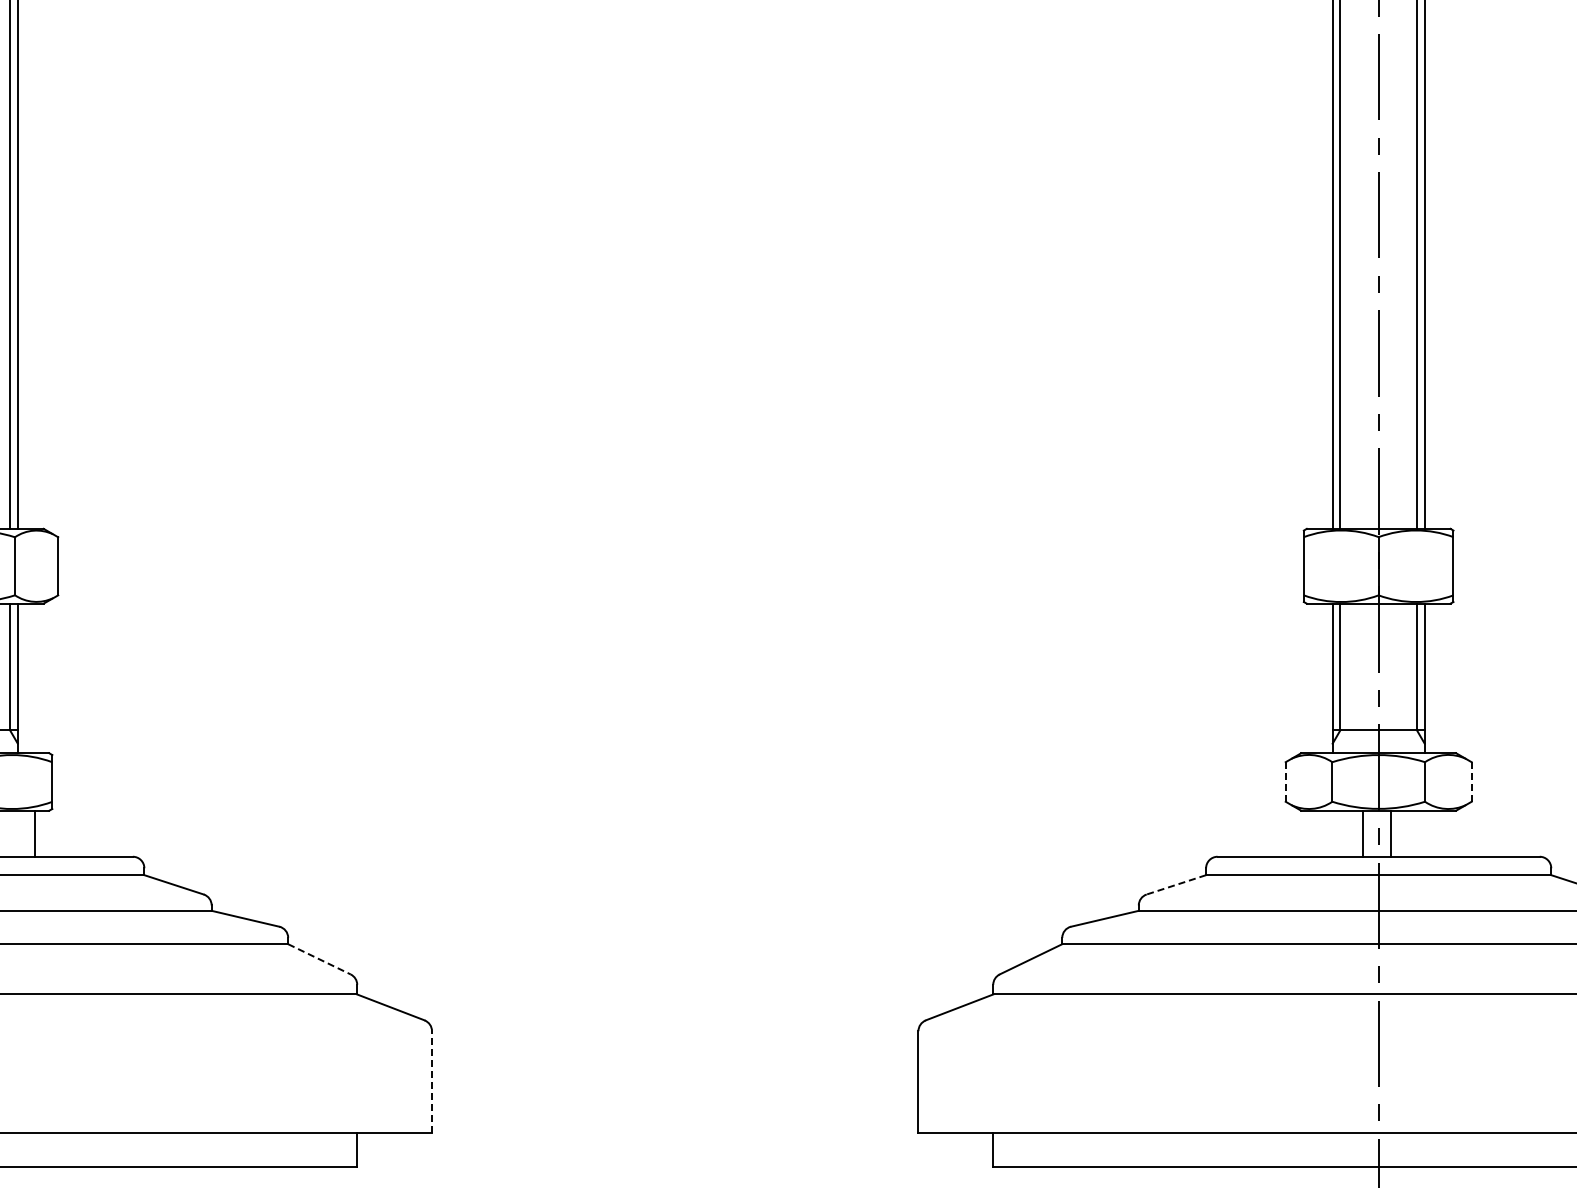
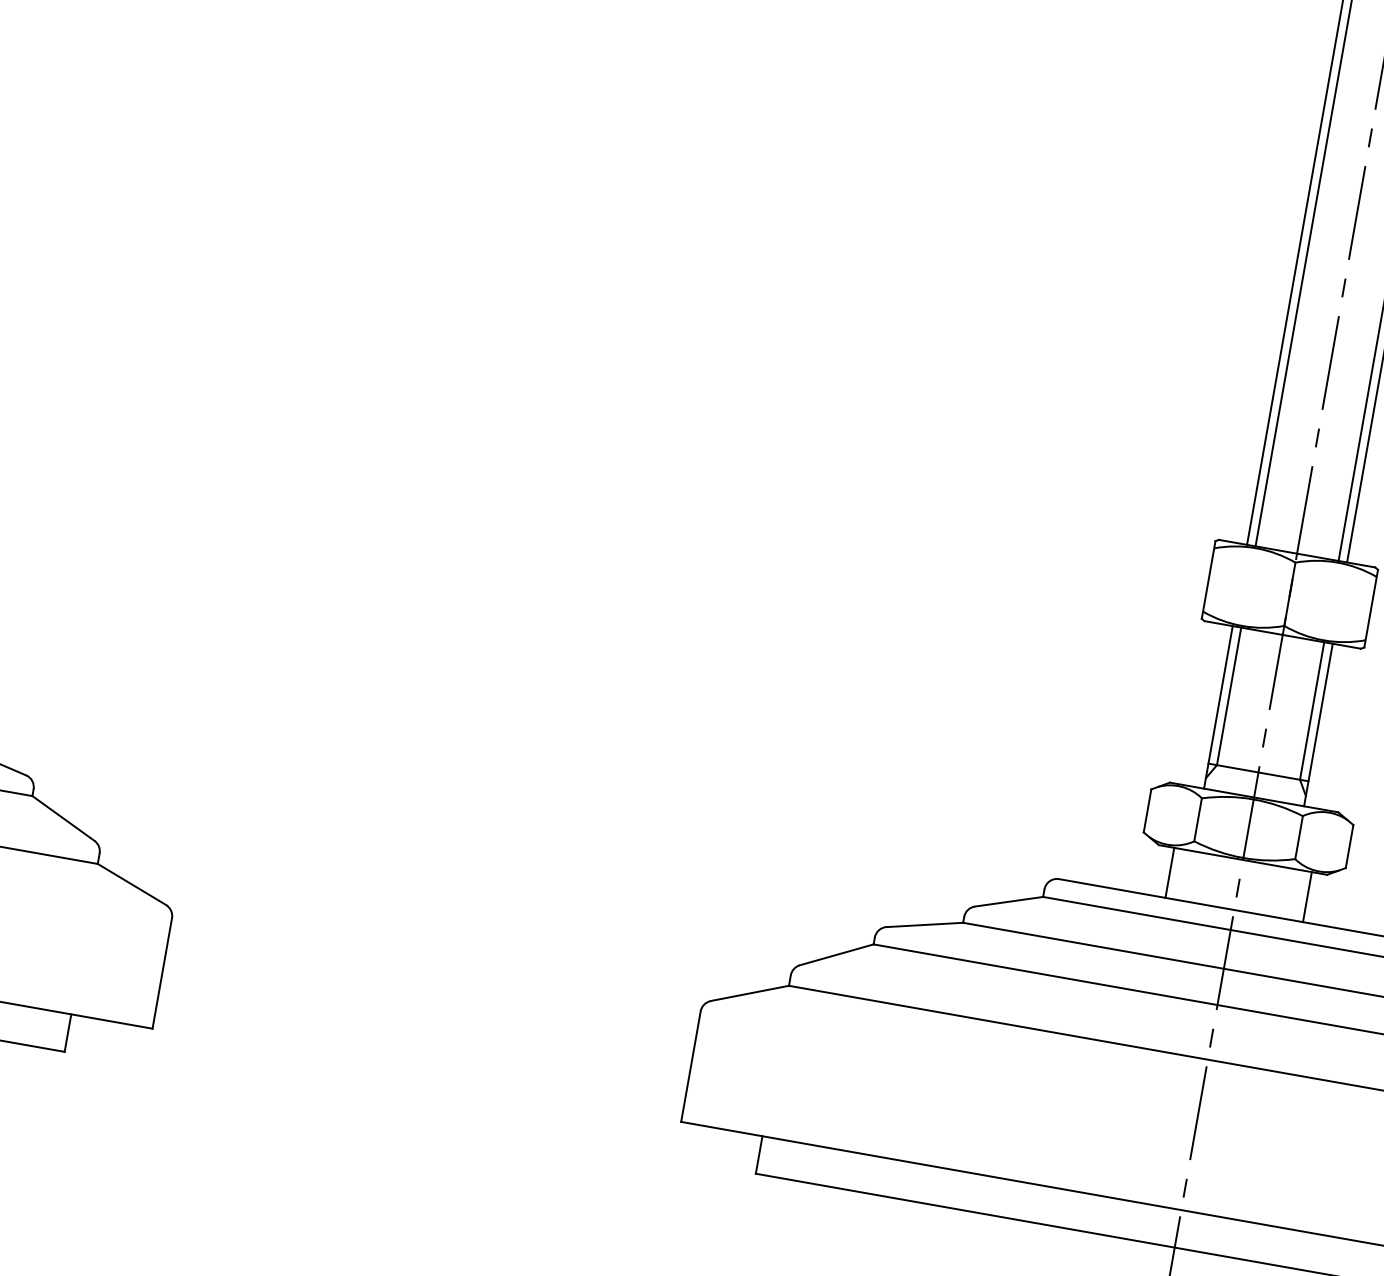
line: (1285, 781) -> (1147, 810), dashed -> solid
line: (1471, 781) -> (1349, 846), dashed -> solid
line: (1363, 833) -> (1170, 872), moved
line: (1390, 833) -> (1306, 896), moved
line: (1175, 884) -> (1008, 901), dashed -> solid
line: (319, 959) -> (63, 818), dashed -> solid
line: (432, 1082) -> (162, 974), dashed -> solid

